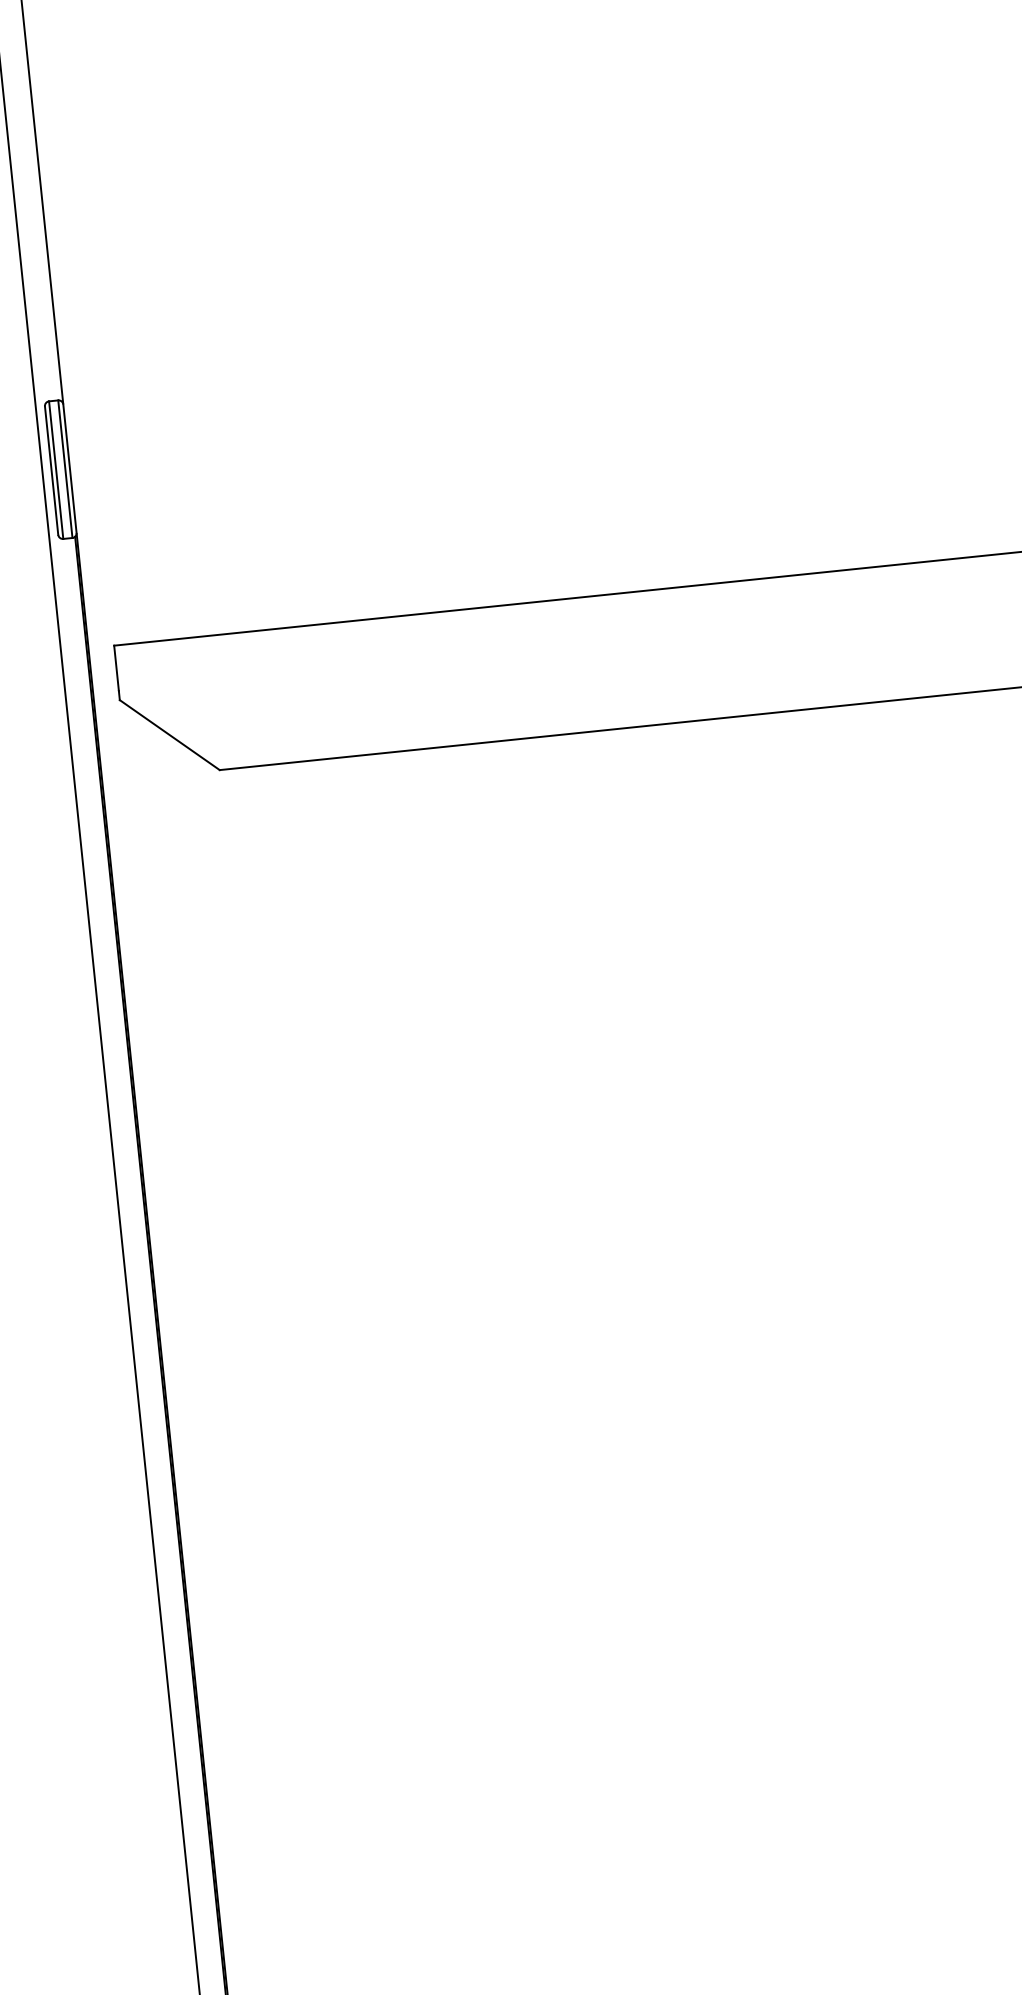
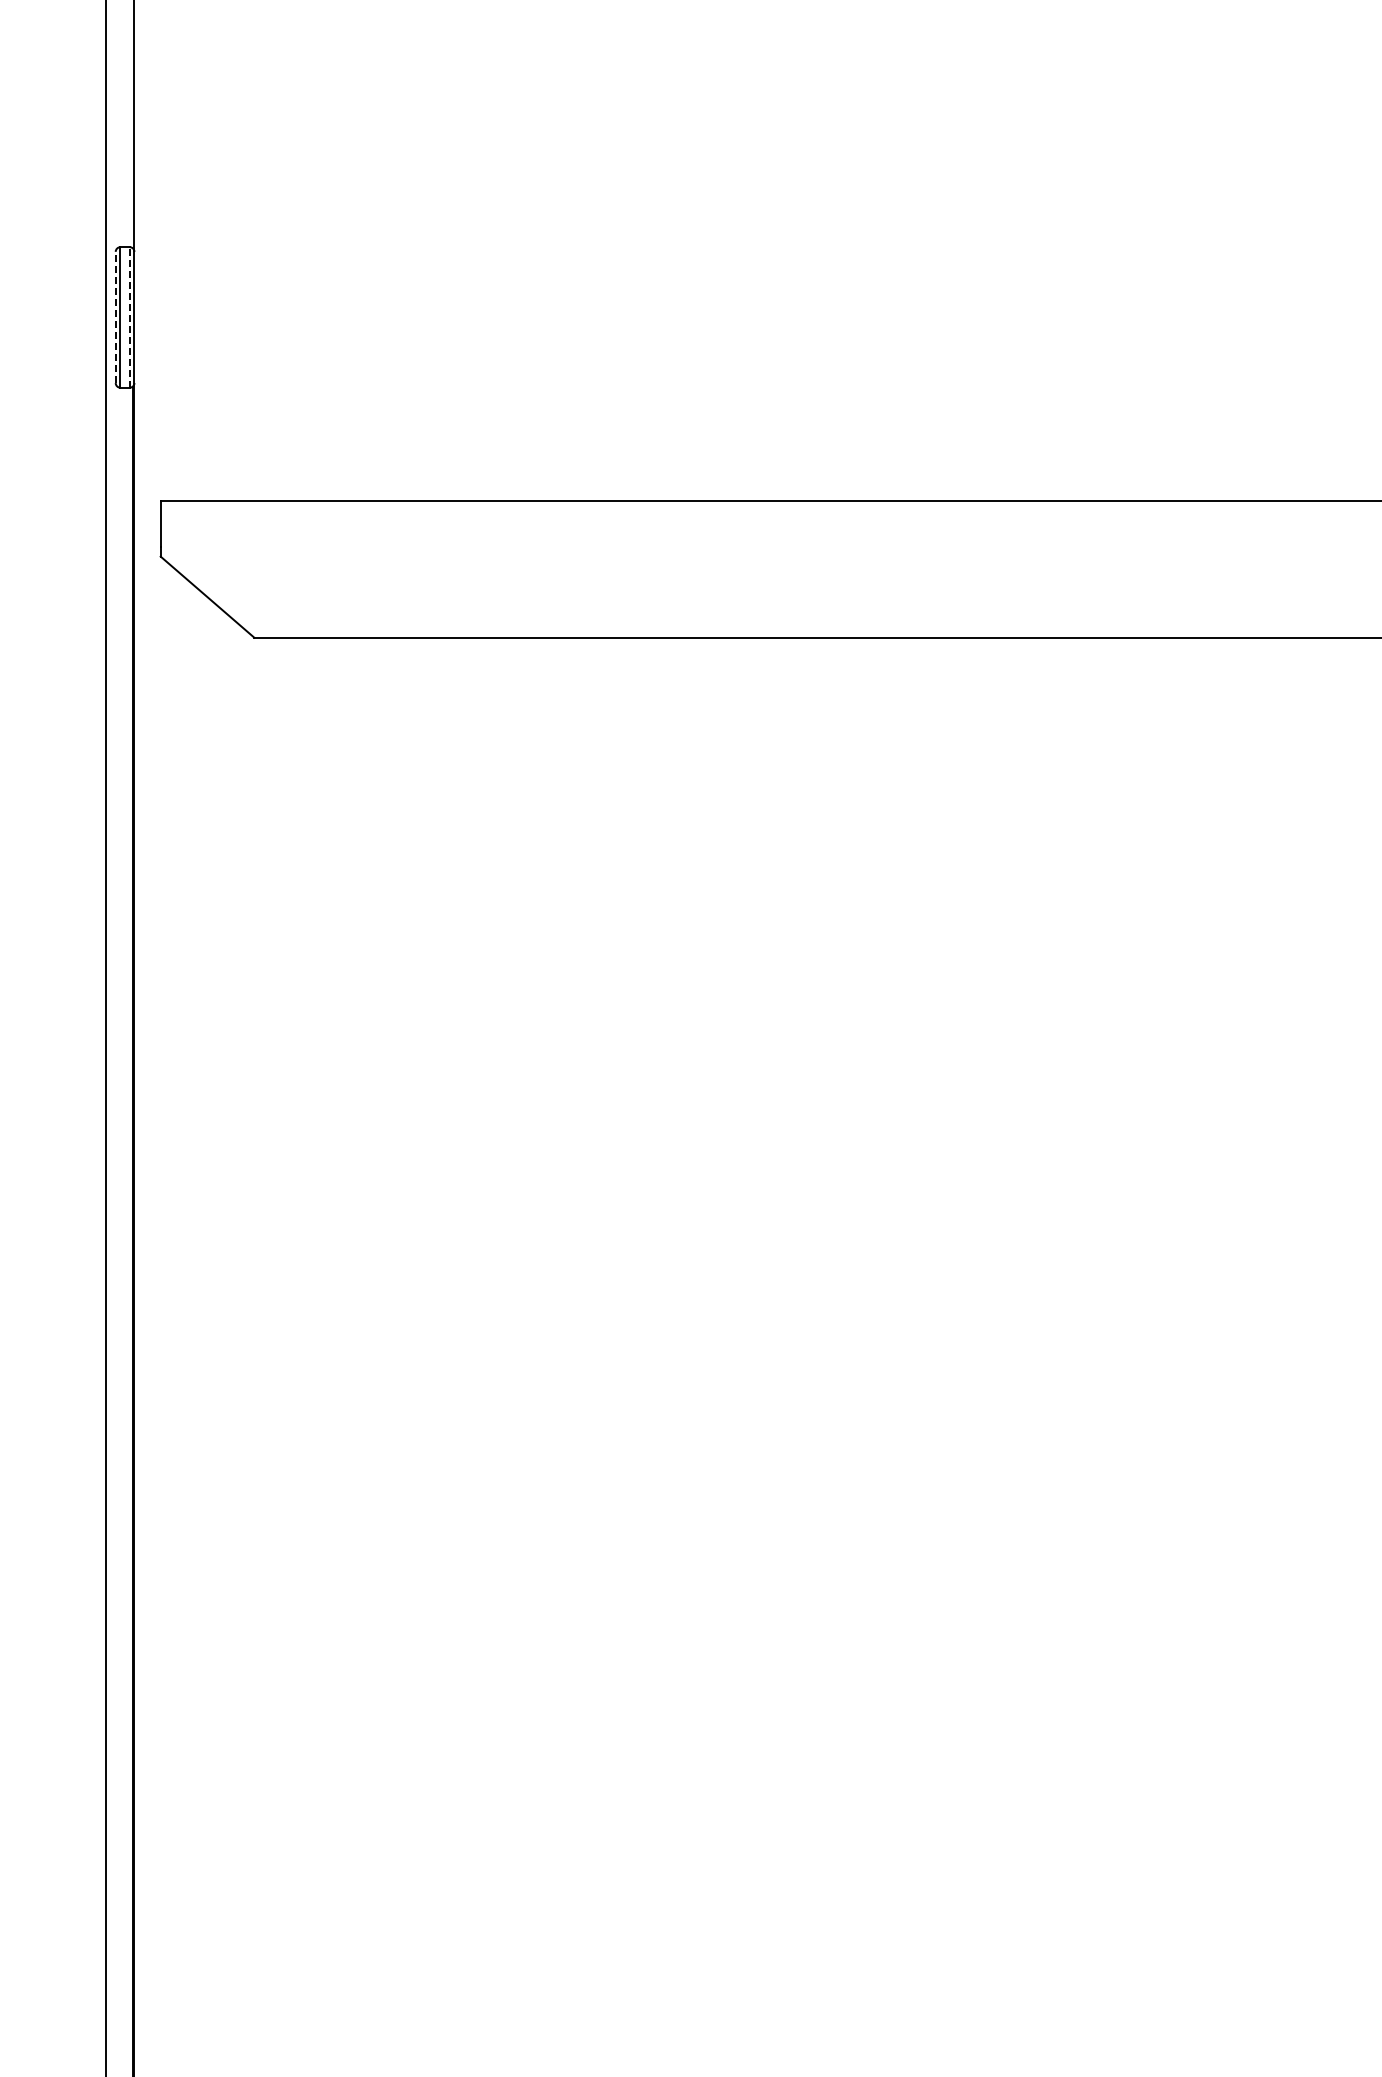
line: (64, 468) -> (129, 316), solid -> dashed
line: (51, 470) -> (115, 317), solid -> dashed

